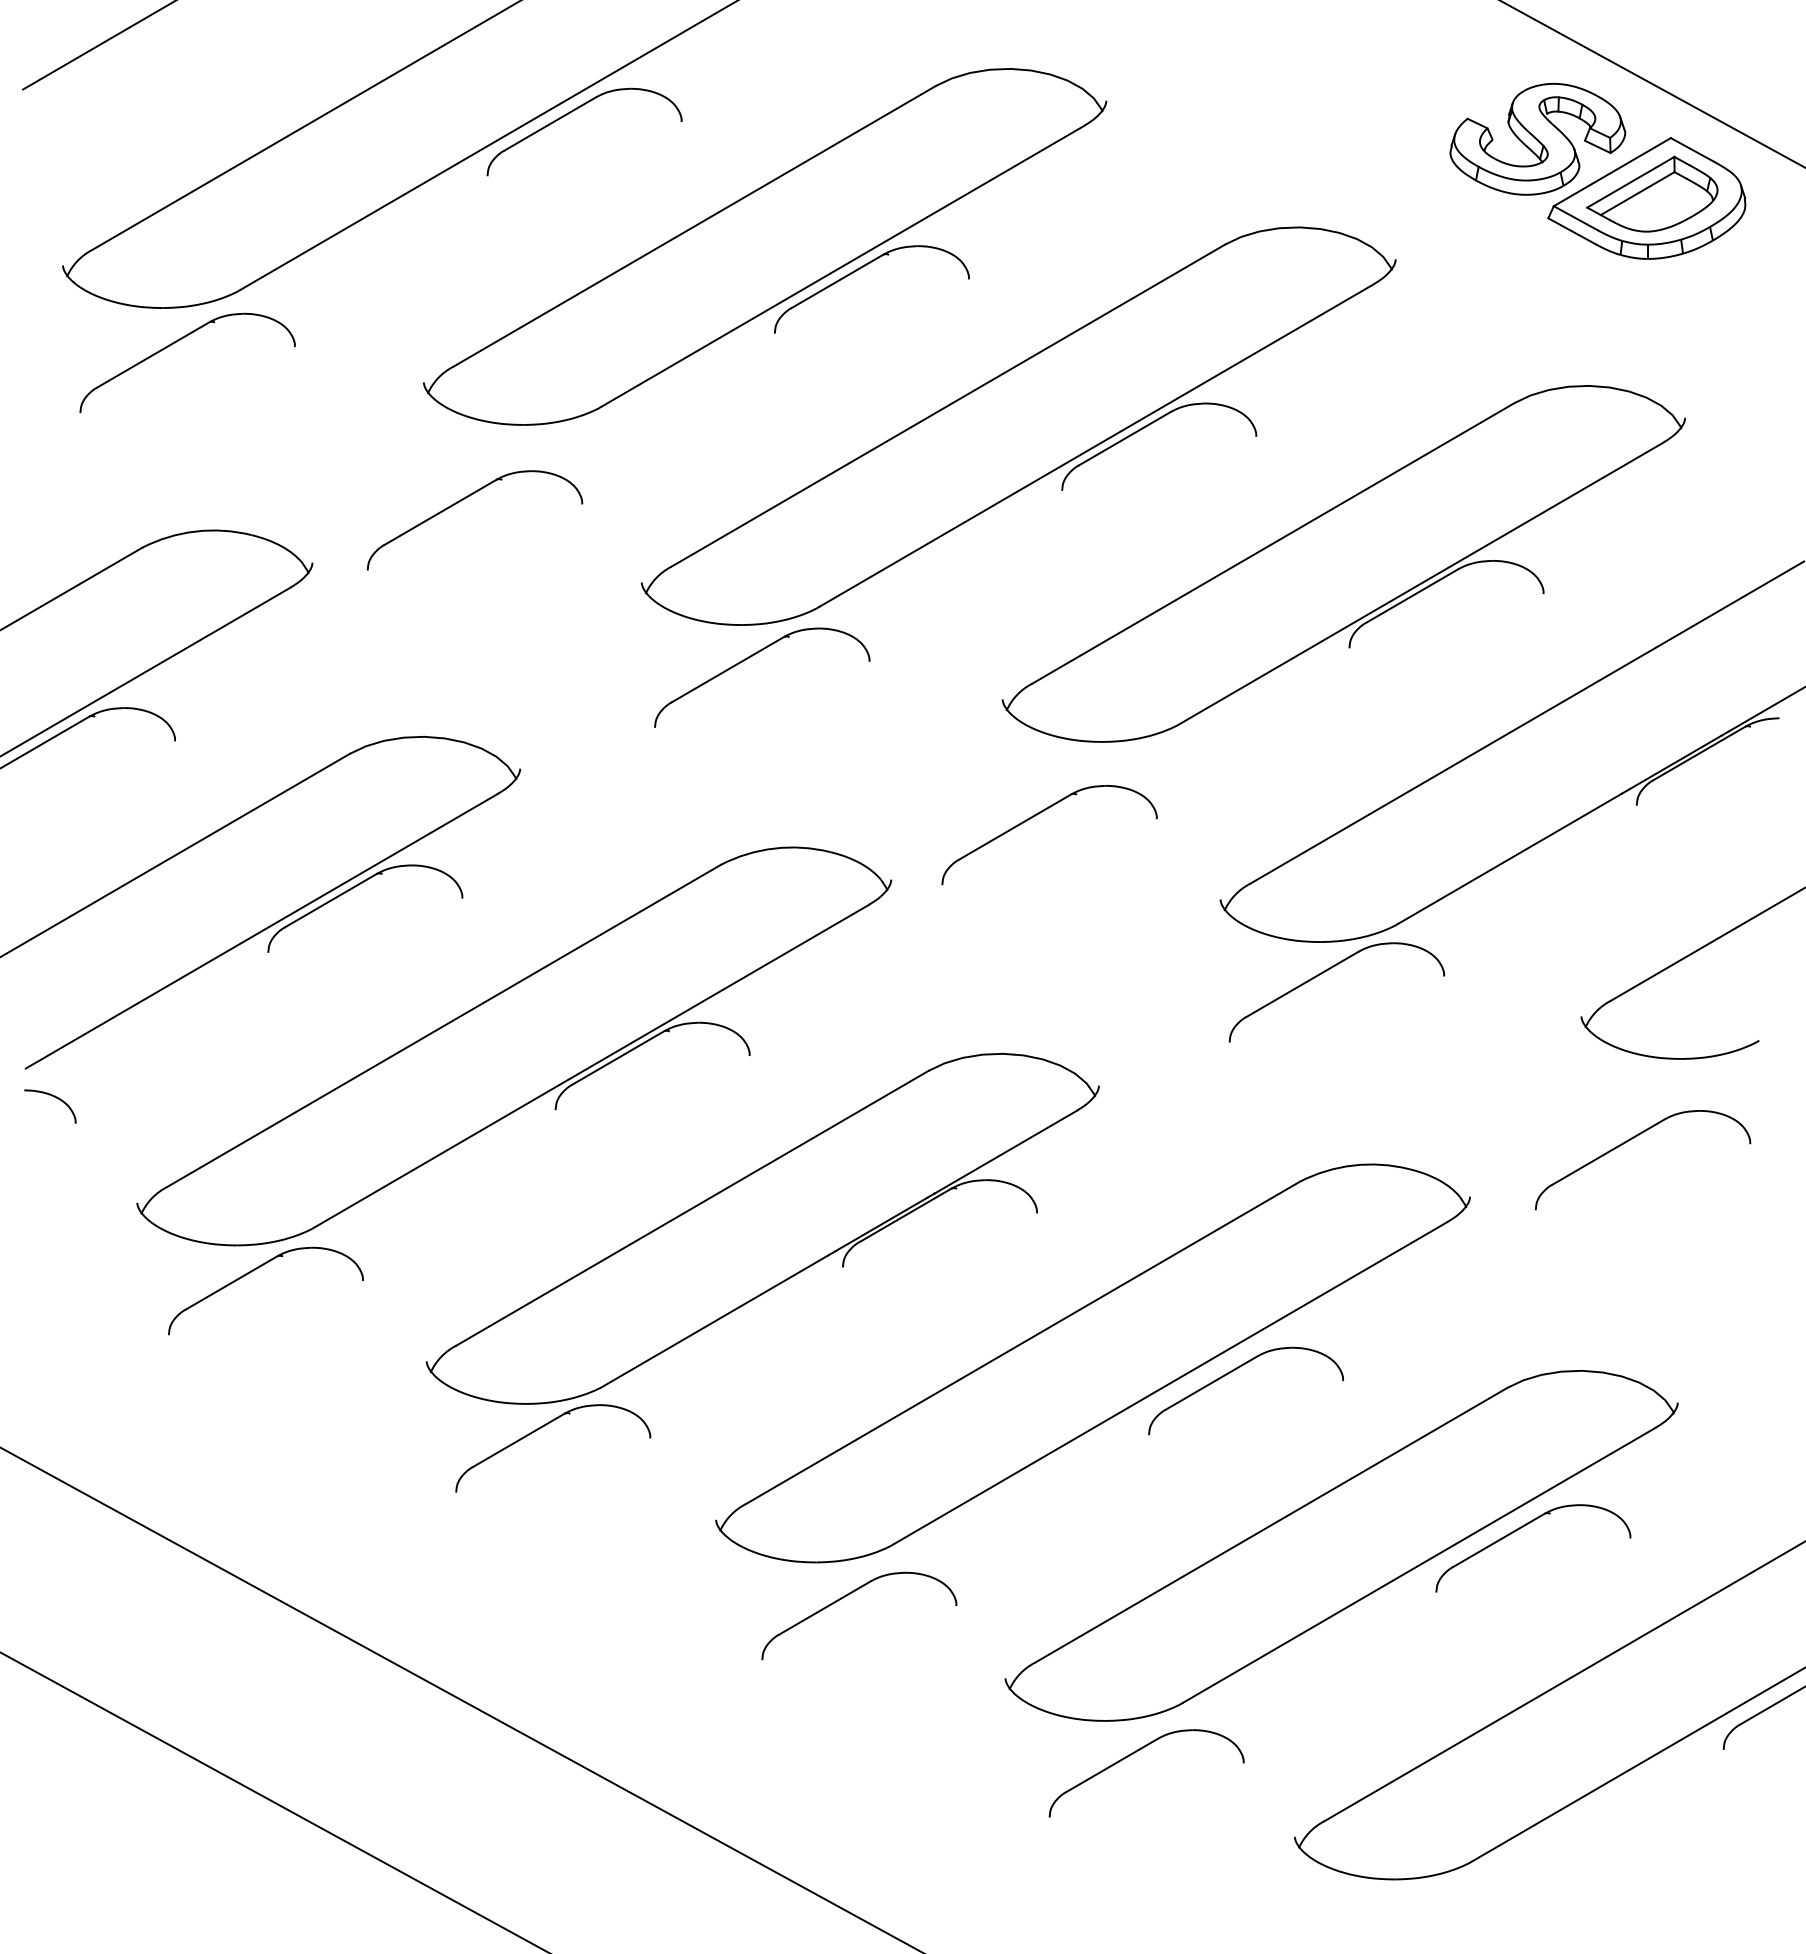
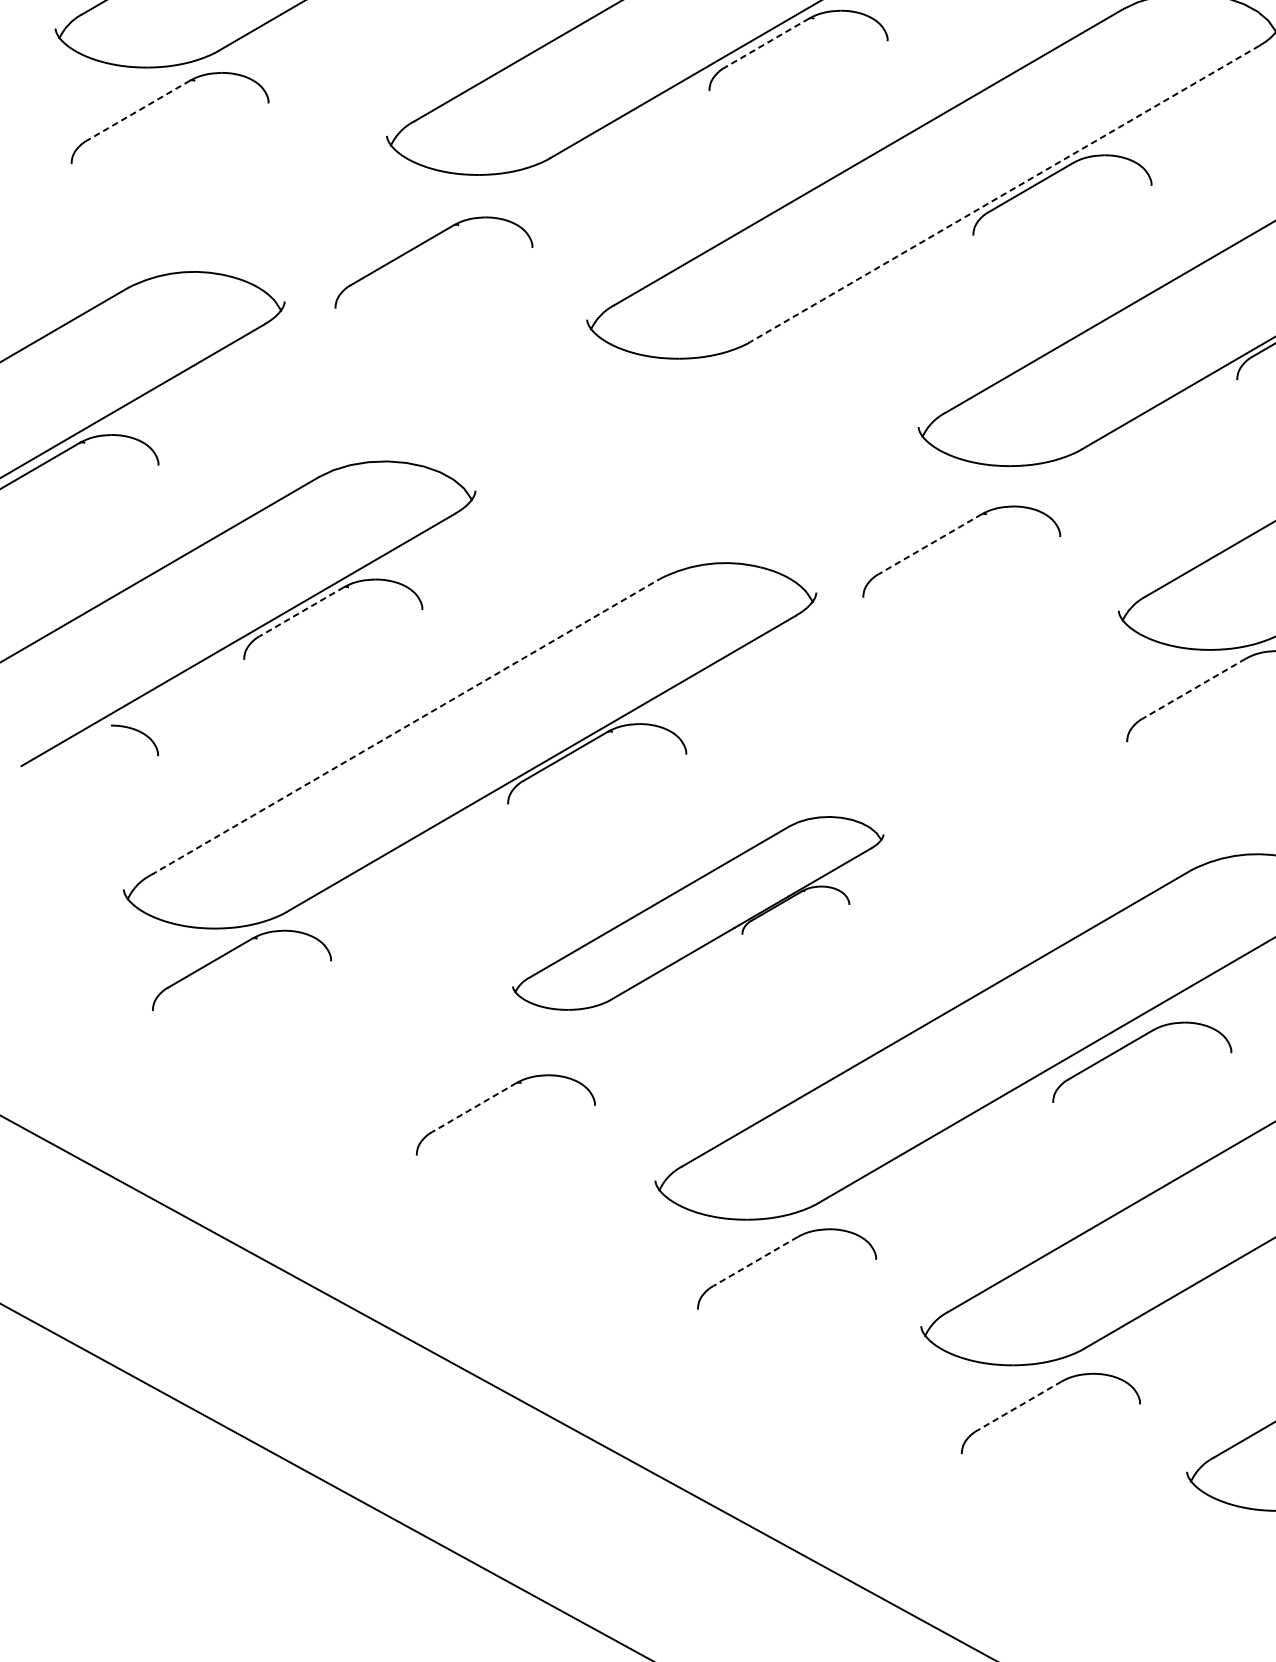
line: (837, 281) -> (766, 43), solid -> dashed
line: (153, 354) -> (138, 110), solid -> dashed
line: (1096, 445) -> (1004, 193), solid -> dashed
part: (749, 658) -> (686, 389), removed
line: (1015, 826) -> (930, 543), solid -> dashed
line: (330, 900) -> (301, 611), solid -> dashed
line: (1302, 984) -> (1194, 688), solid -> dashed
line: (444, 1025) -> (405, 726), solid -> dashed
curve: (54, 1097) -> (138, 732), moved
part: (762, 1228) -> (698, 913), size x0.6
line: (518, 1440) -> (473, 1107), solid -> dashed
line: (824, 1608) -> (754, 1262), solid -> dashed
line: (1111, 1765) -> (1018, 1406), solid -> dashed

